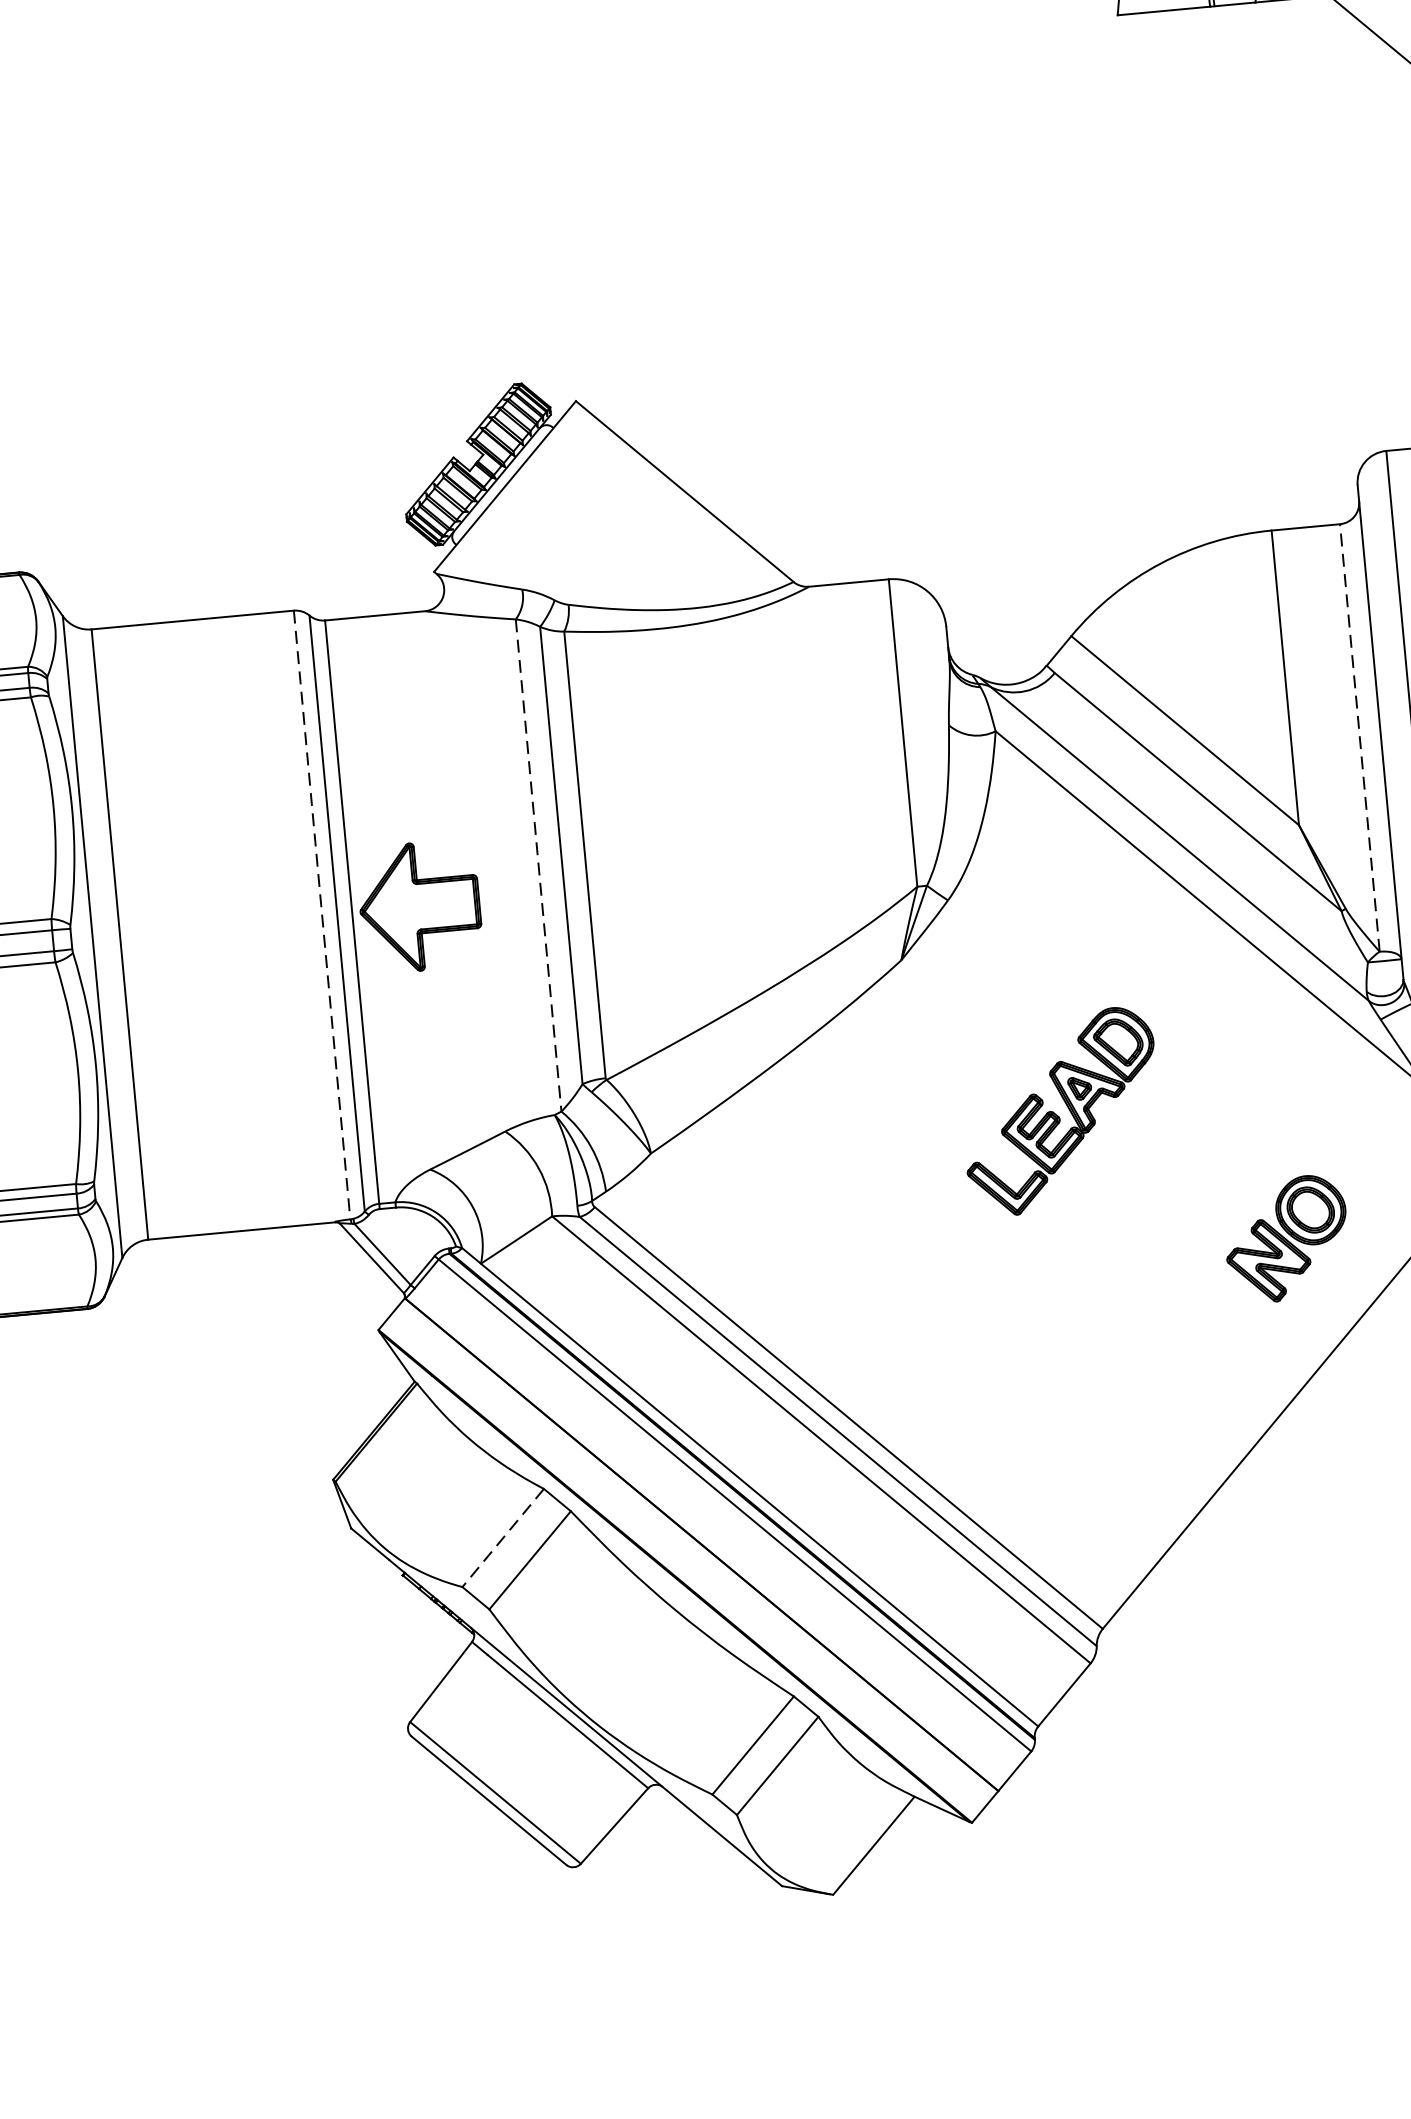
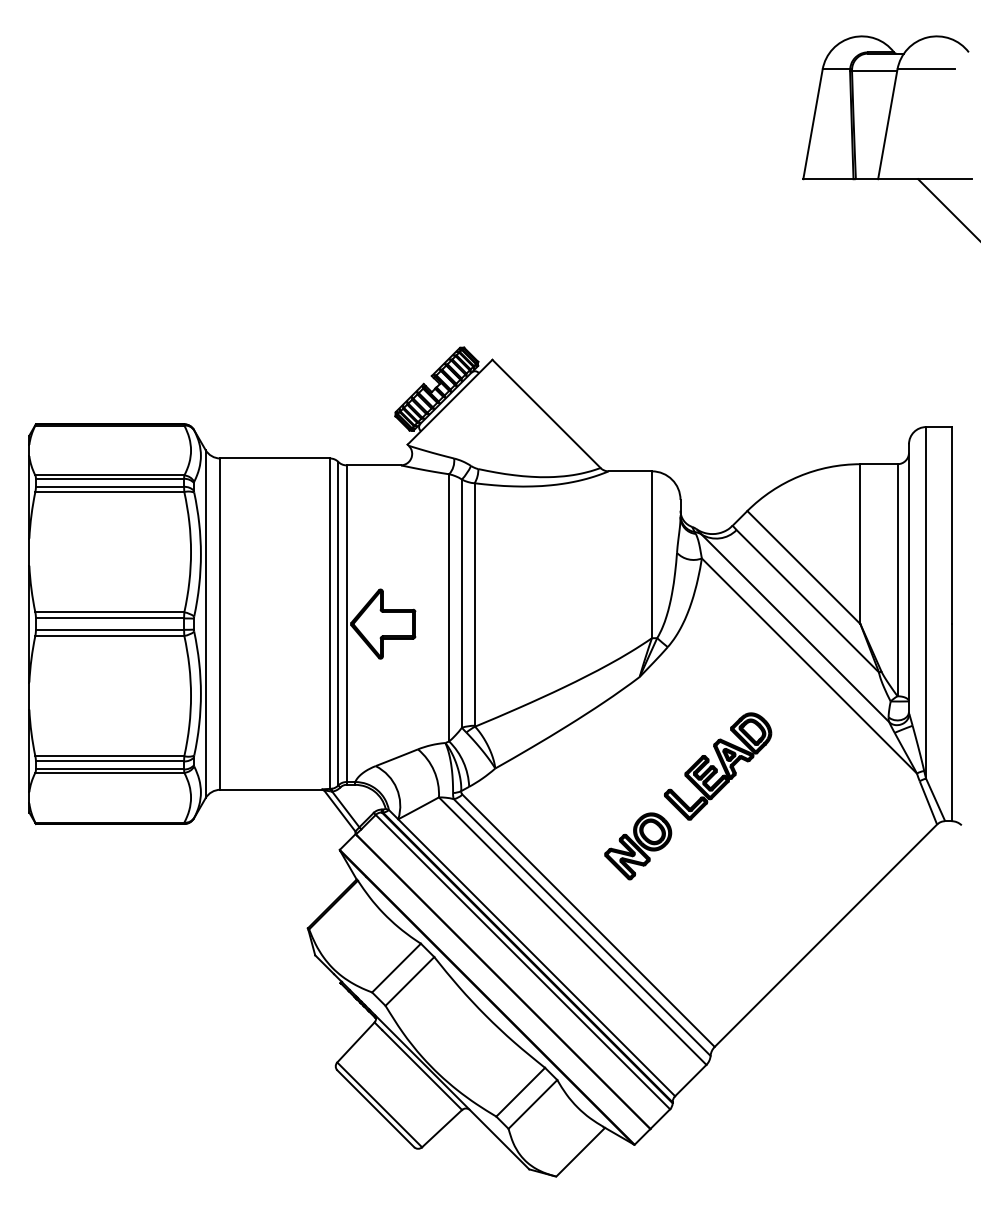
line: (1359, 736) -> (897, 579), dashed -> solid
line: (539, 864) -> (449, 607), dashed -> solid
line: (322, 916) -> (330, 624), dashed -> solid
part: (1287, 1239) -> (638, 846), moved
line: (503, 1538) -> (396, 968), dashed -> solid

